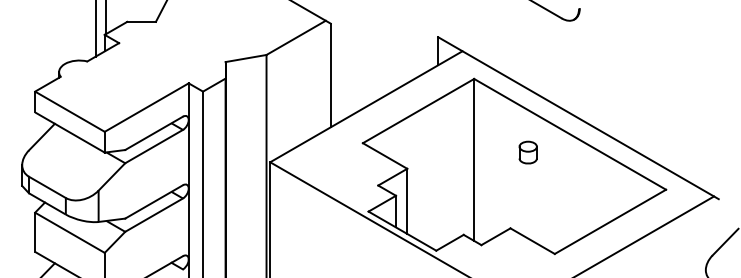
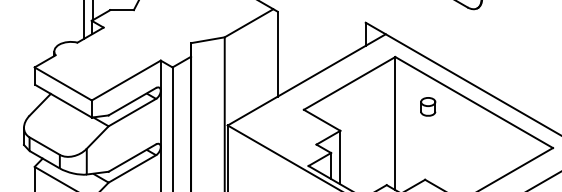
part: (527, 152) -> (427, 106), moved

